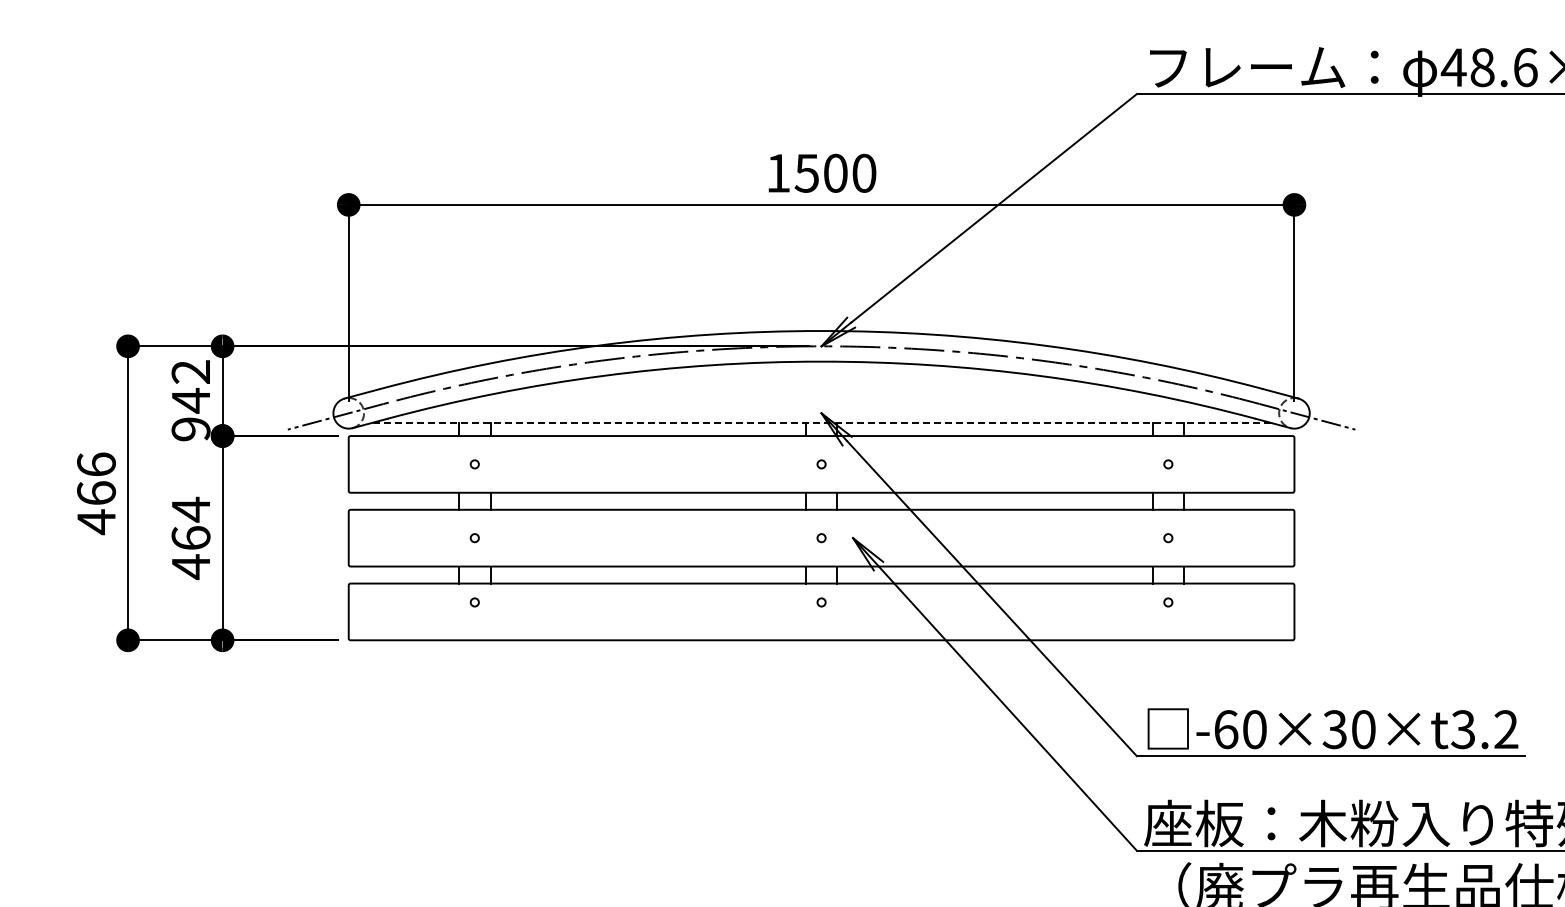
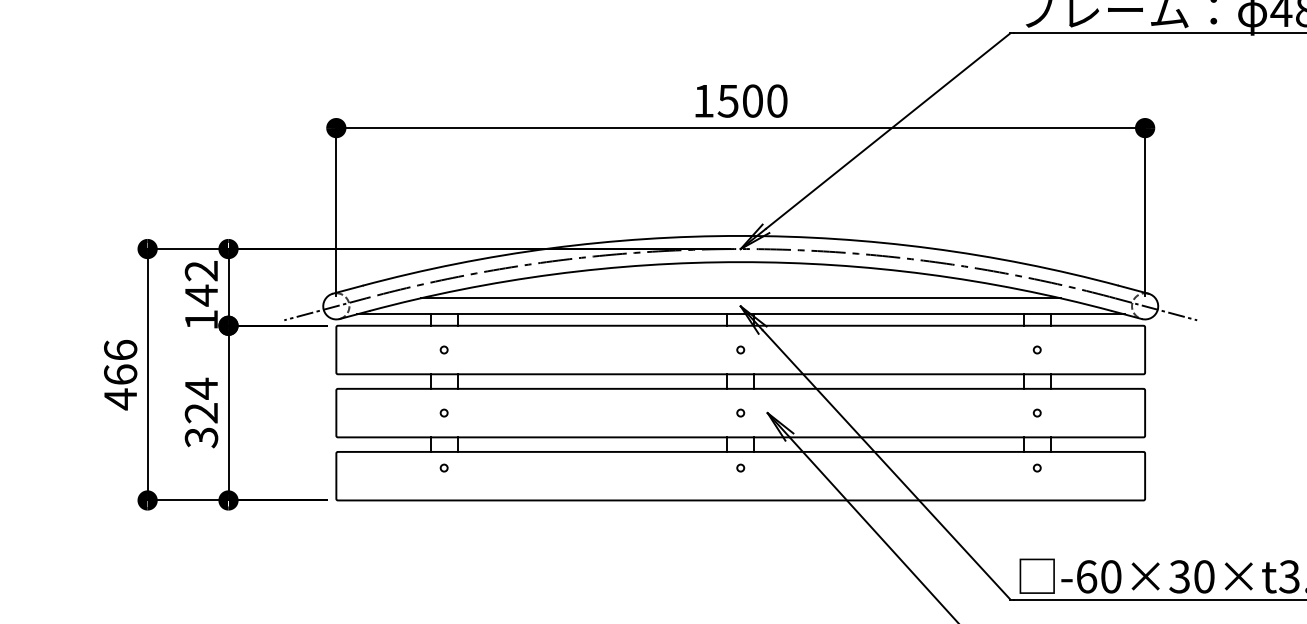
line: (821, 403) -> (740, 297), added
line: (821, 422) -> (740, 314), dashed -> solid
text: (190, 429) -> (201, 320), 942 -> 142
text: (190, 553) -> (201, 426), 464 -> 324

